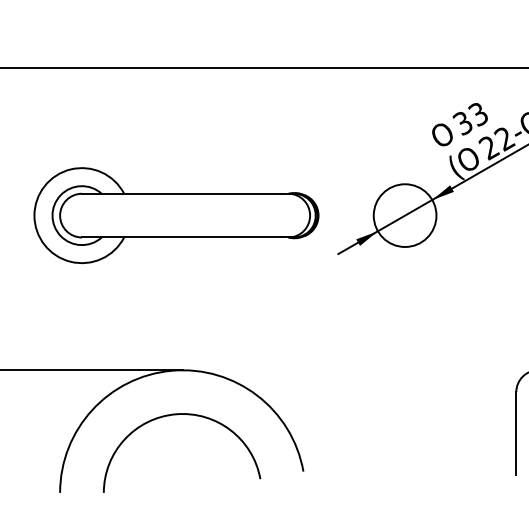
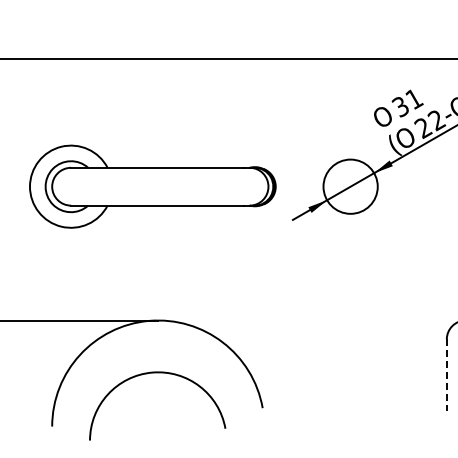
text: (478, 114) -> (414, 99), 33 -> 31
arc: (181, 415) -> (157, 373), moved
line: (515, 433) -> (446, 375), solid -> dashed

